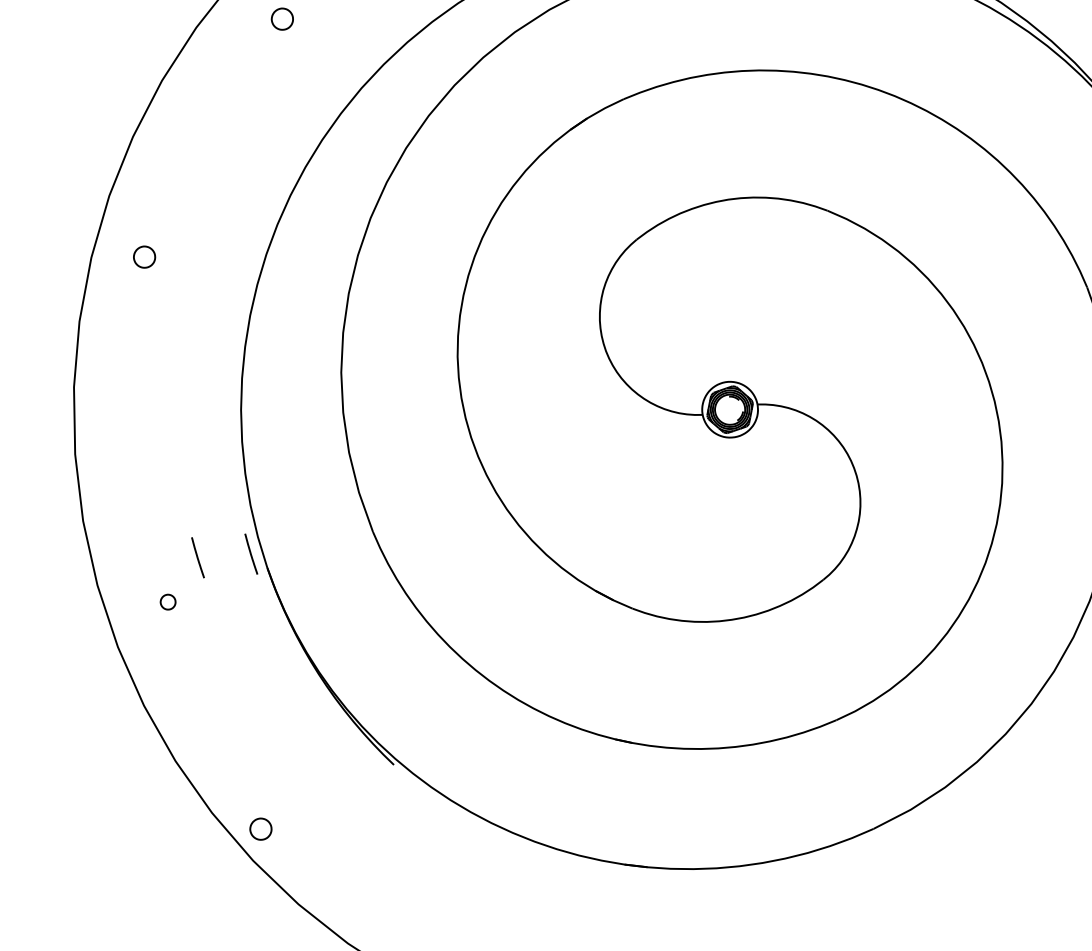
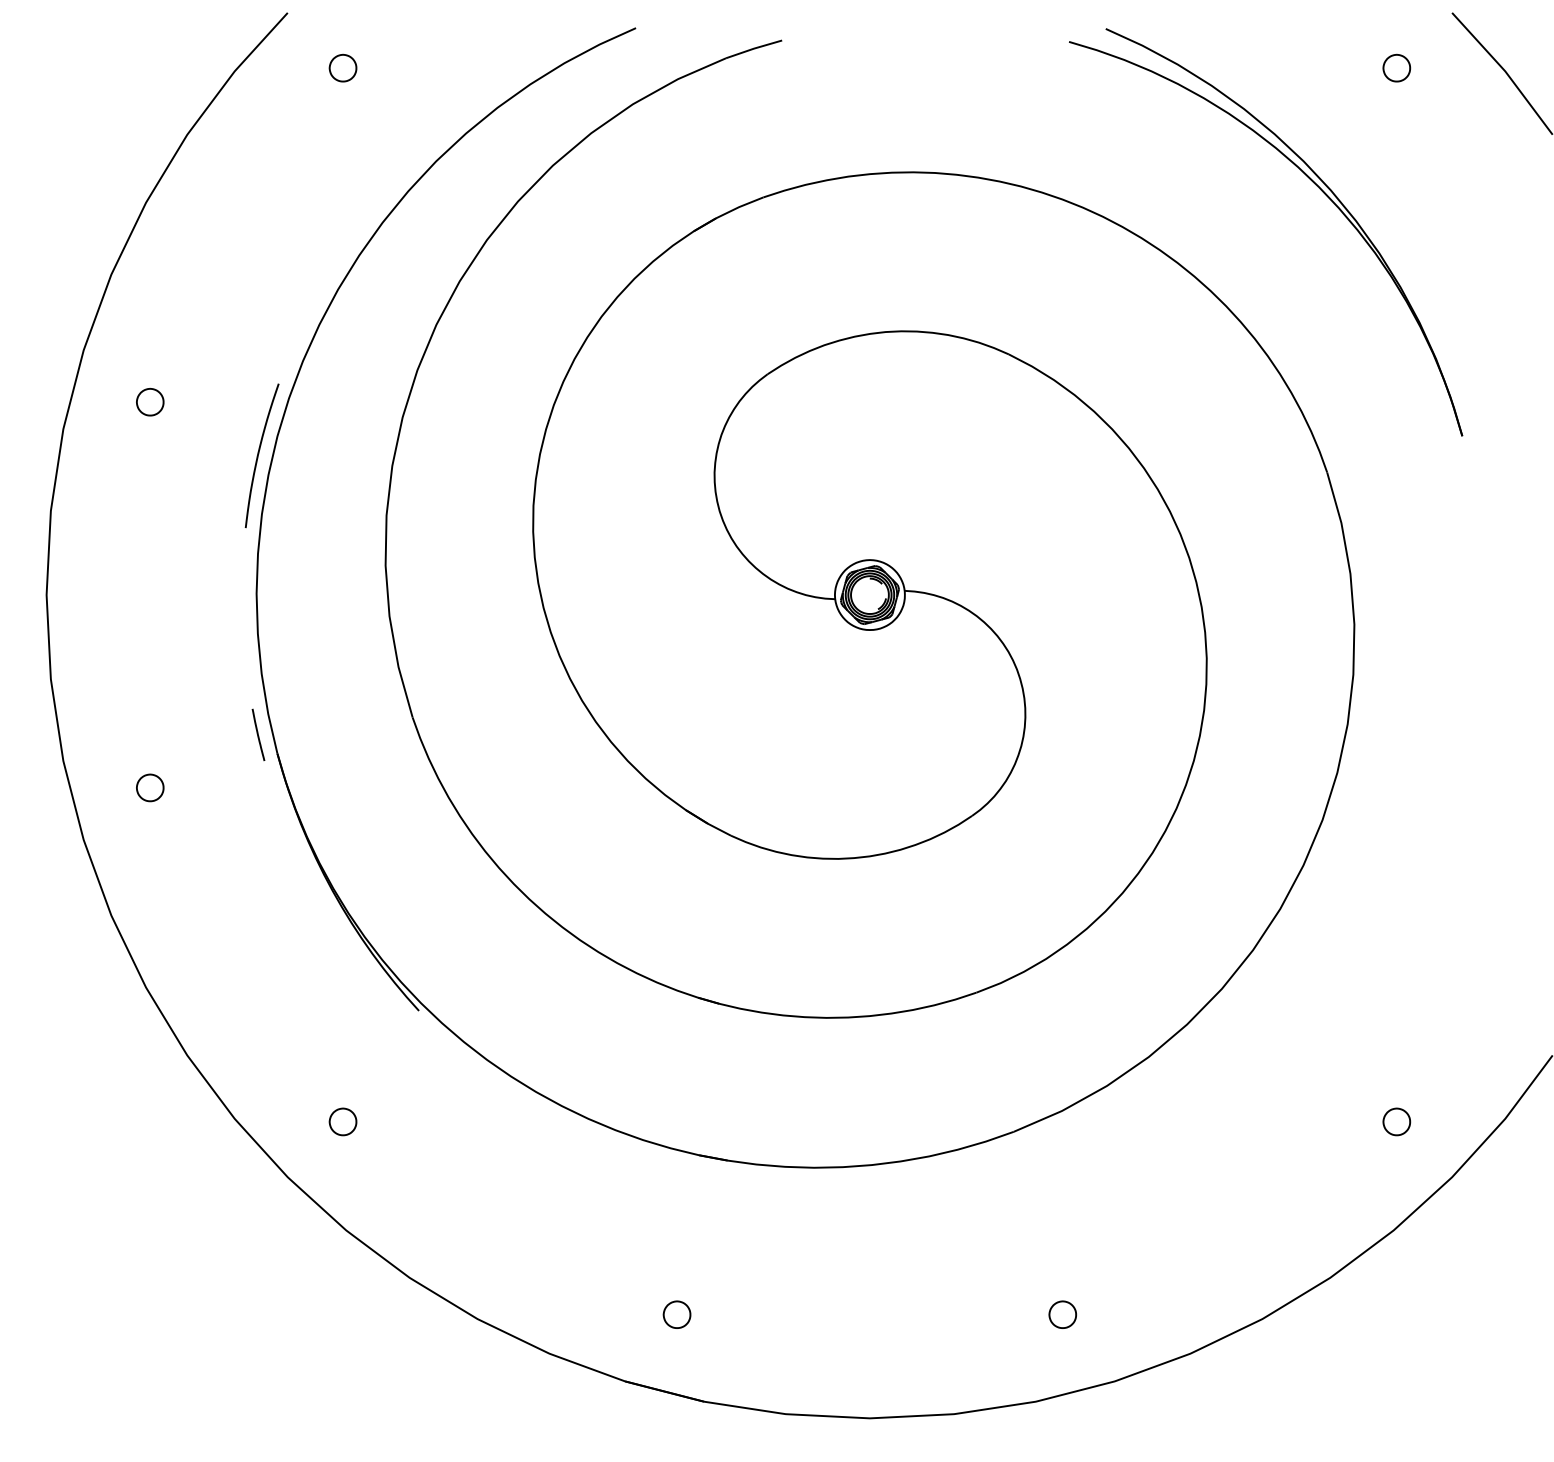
part: (144, 256) -> (150, 401), moved
curve: (236, 330) -> (259, 453), added
line: (197, 557) -> (191, 734), removed
part: (168, 601) -> (150, 787), size x1.43
part: (260, 828) -> (342, 1121), moved

